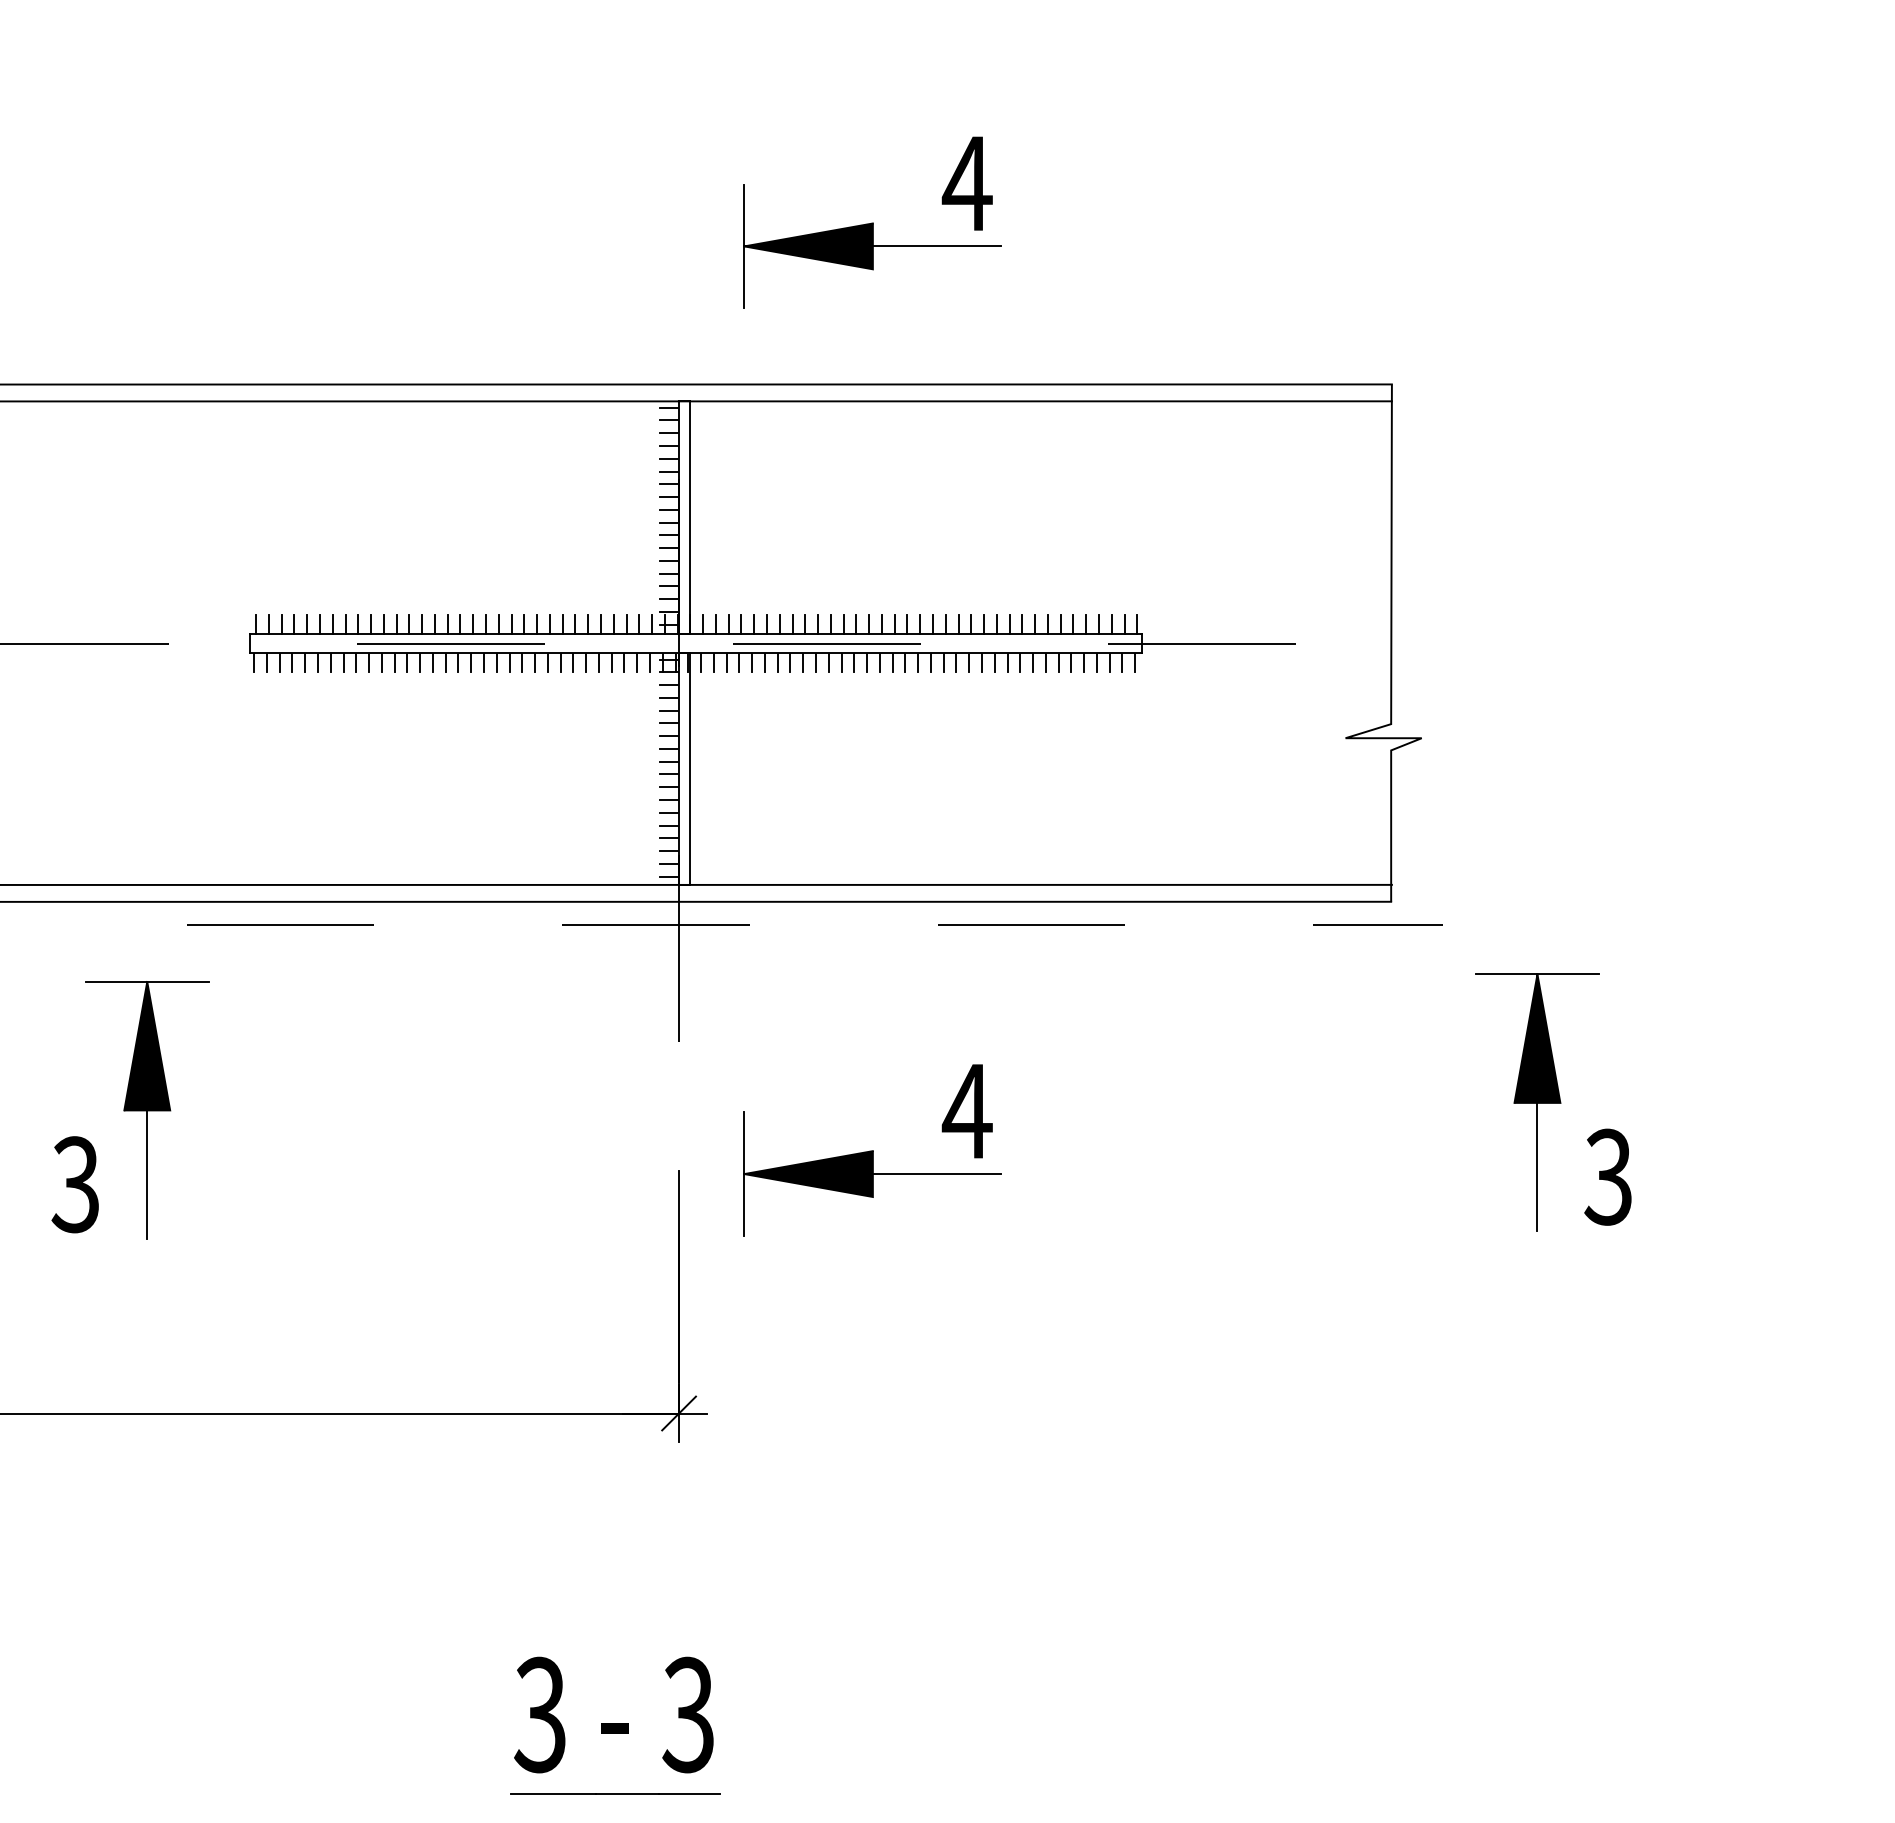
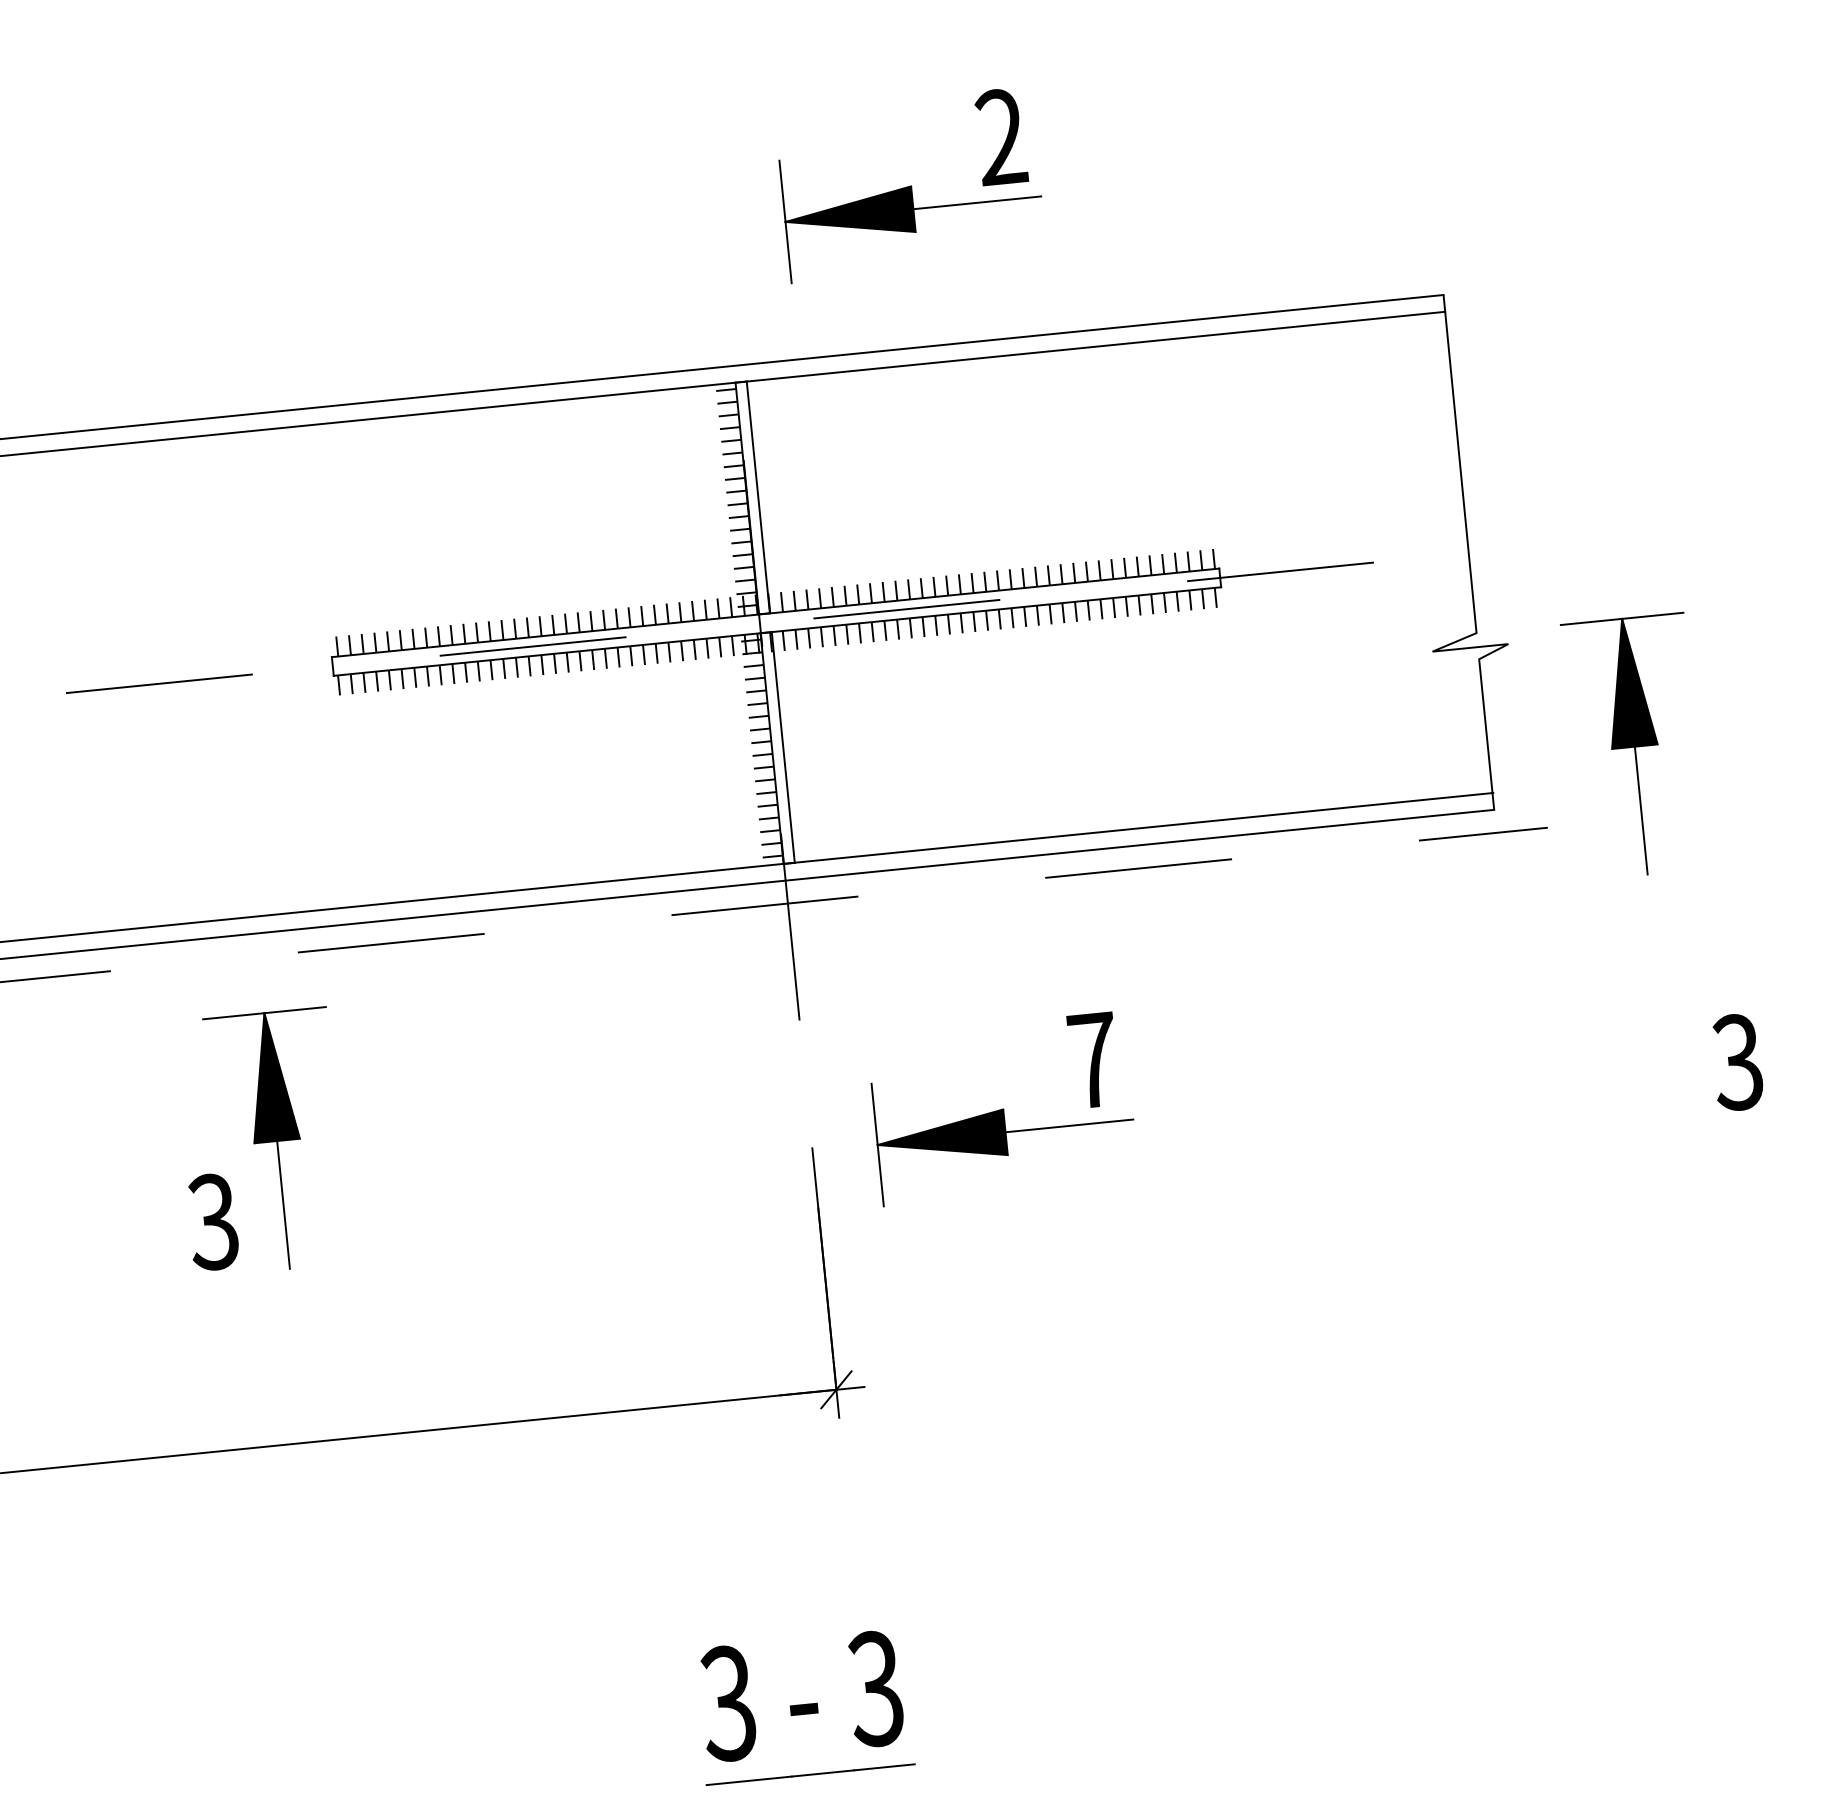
text: (966, 182) -> (1000, 136), 4 -> 2
part: (1537, 1102) -> (1634, 746), moved
text: (966, 1111) -> (1092, 1060), 4 -> 7

